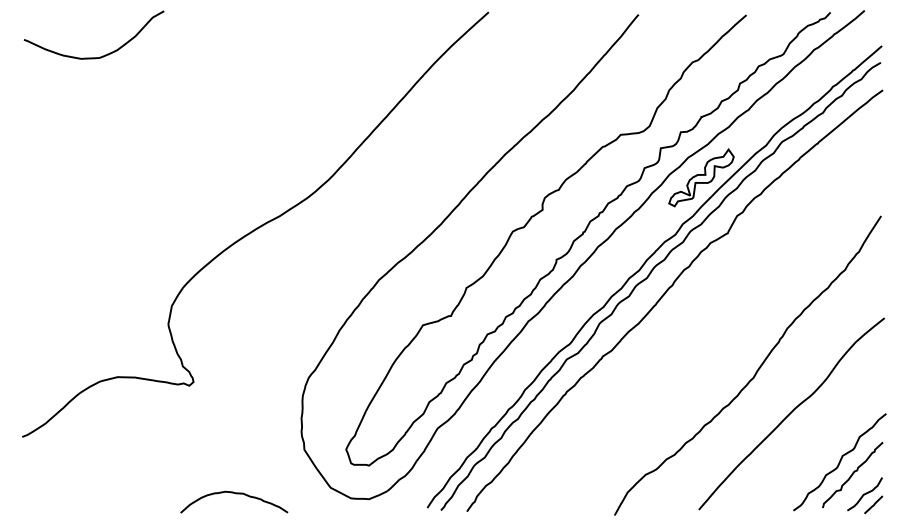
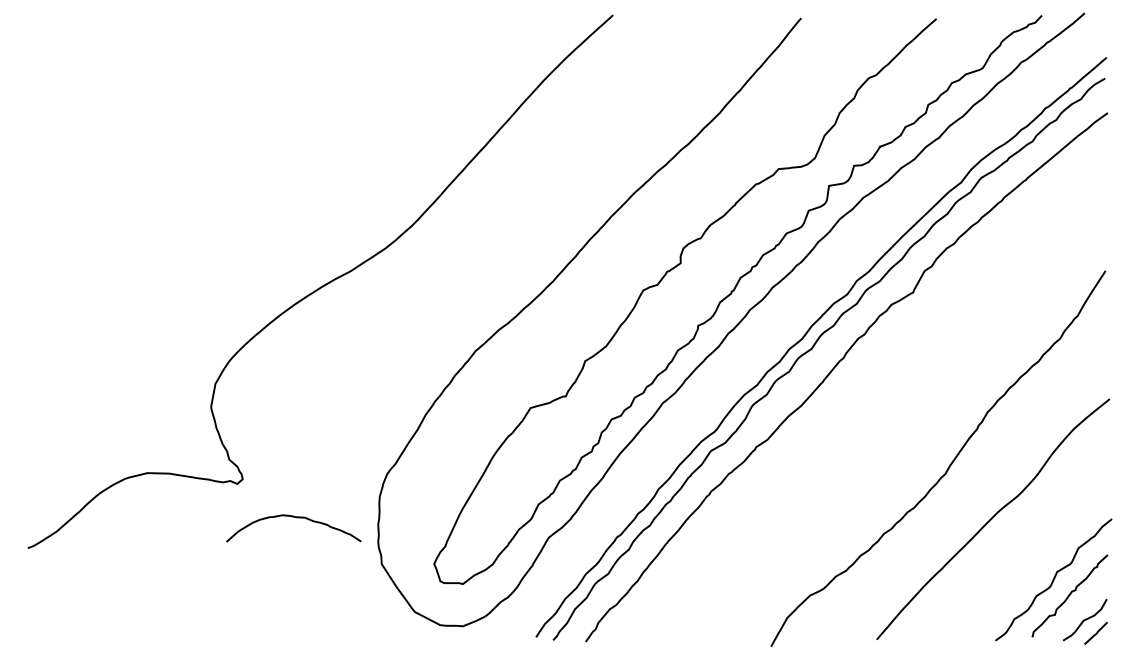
curve: (102, 55) -> (128, 69), removed
part: (701, 177) -> (880, 222), removed
curve: (235, 494) -> (295, 518), moved

